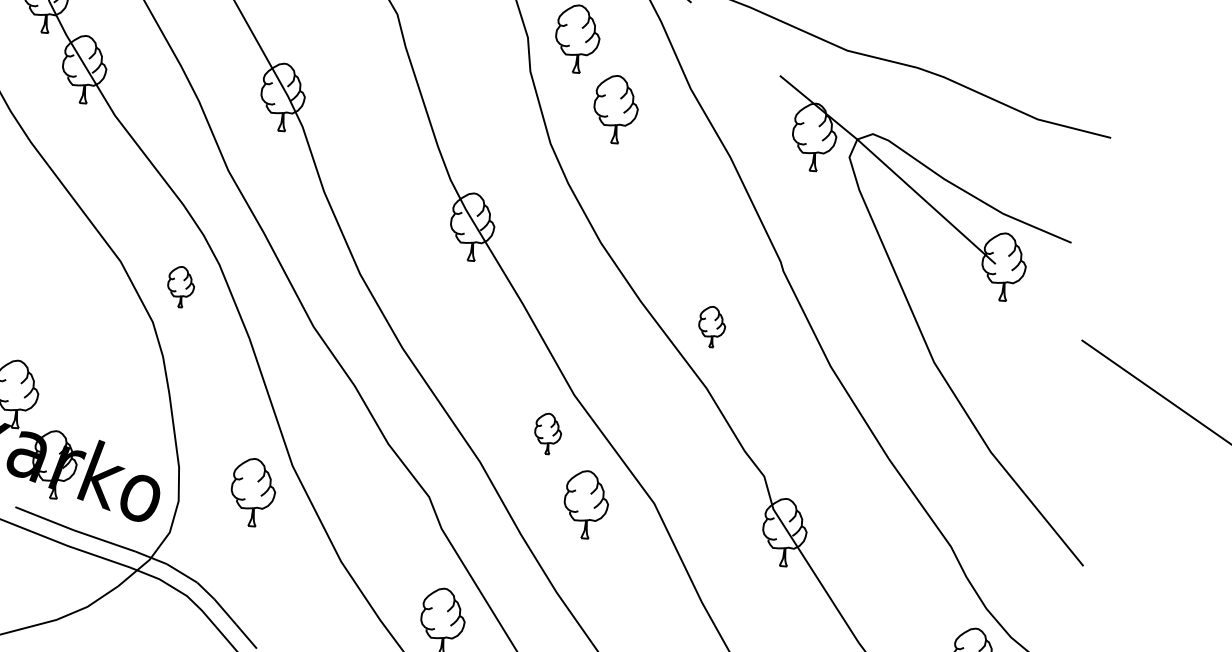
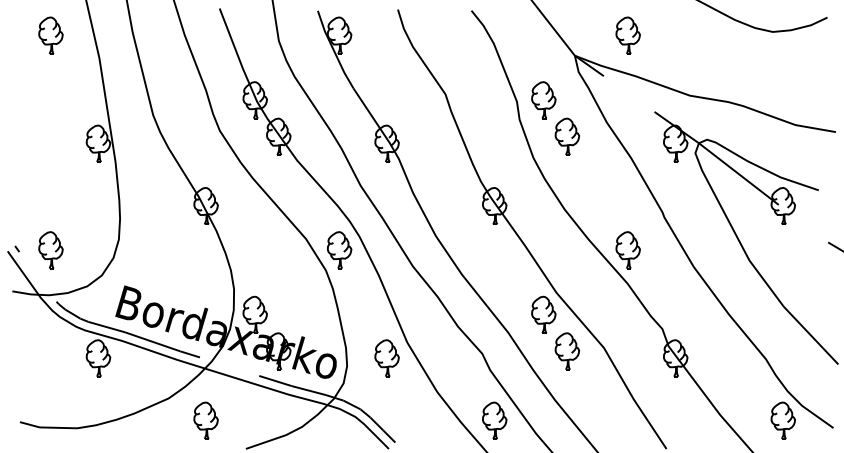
part: (180, 287) -> (339, 250), size x1.67
part: (710, 327) -> (627, 250), size x1.67
part: (547, 433) -> (543, 314), size x1.67

